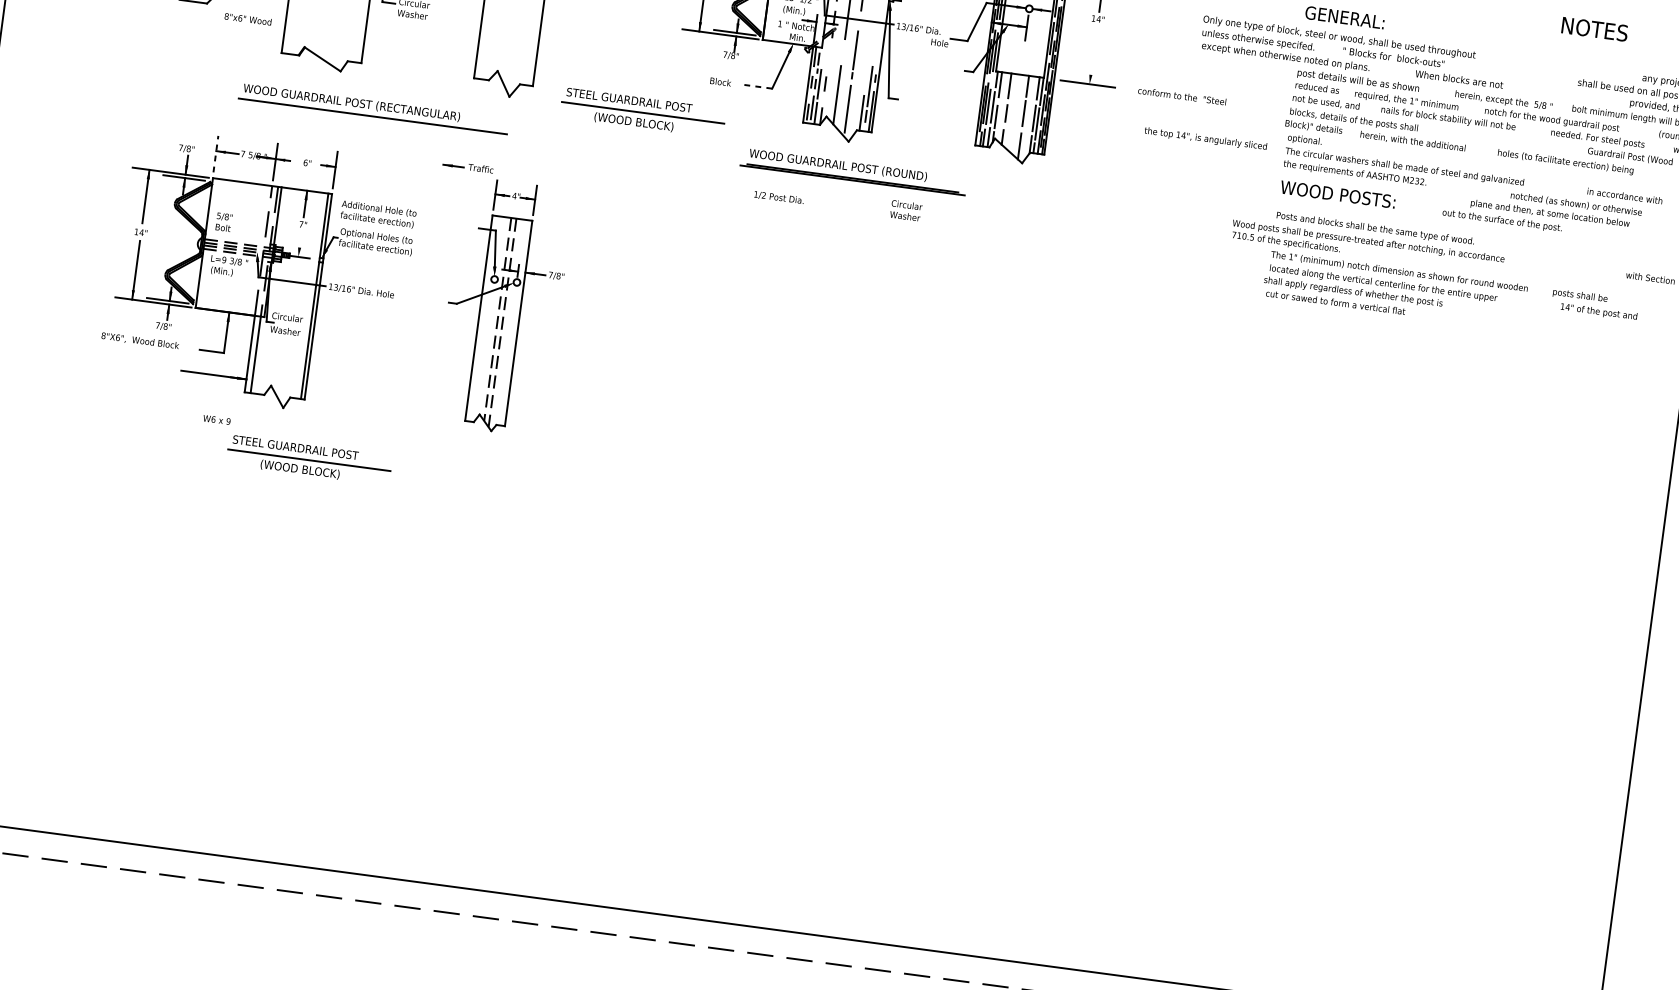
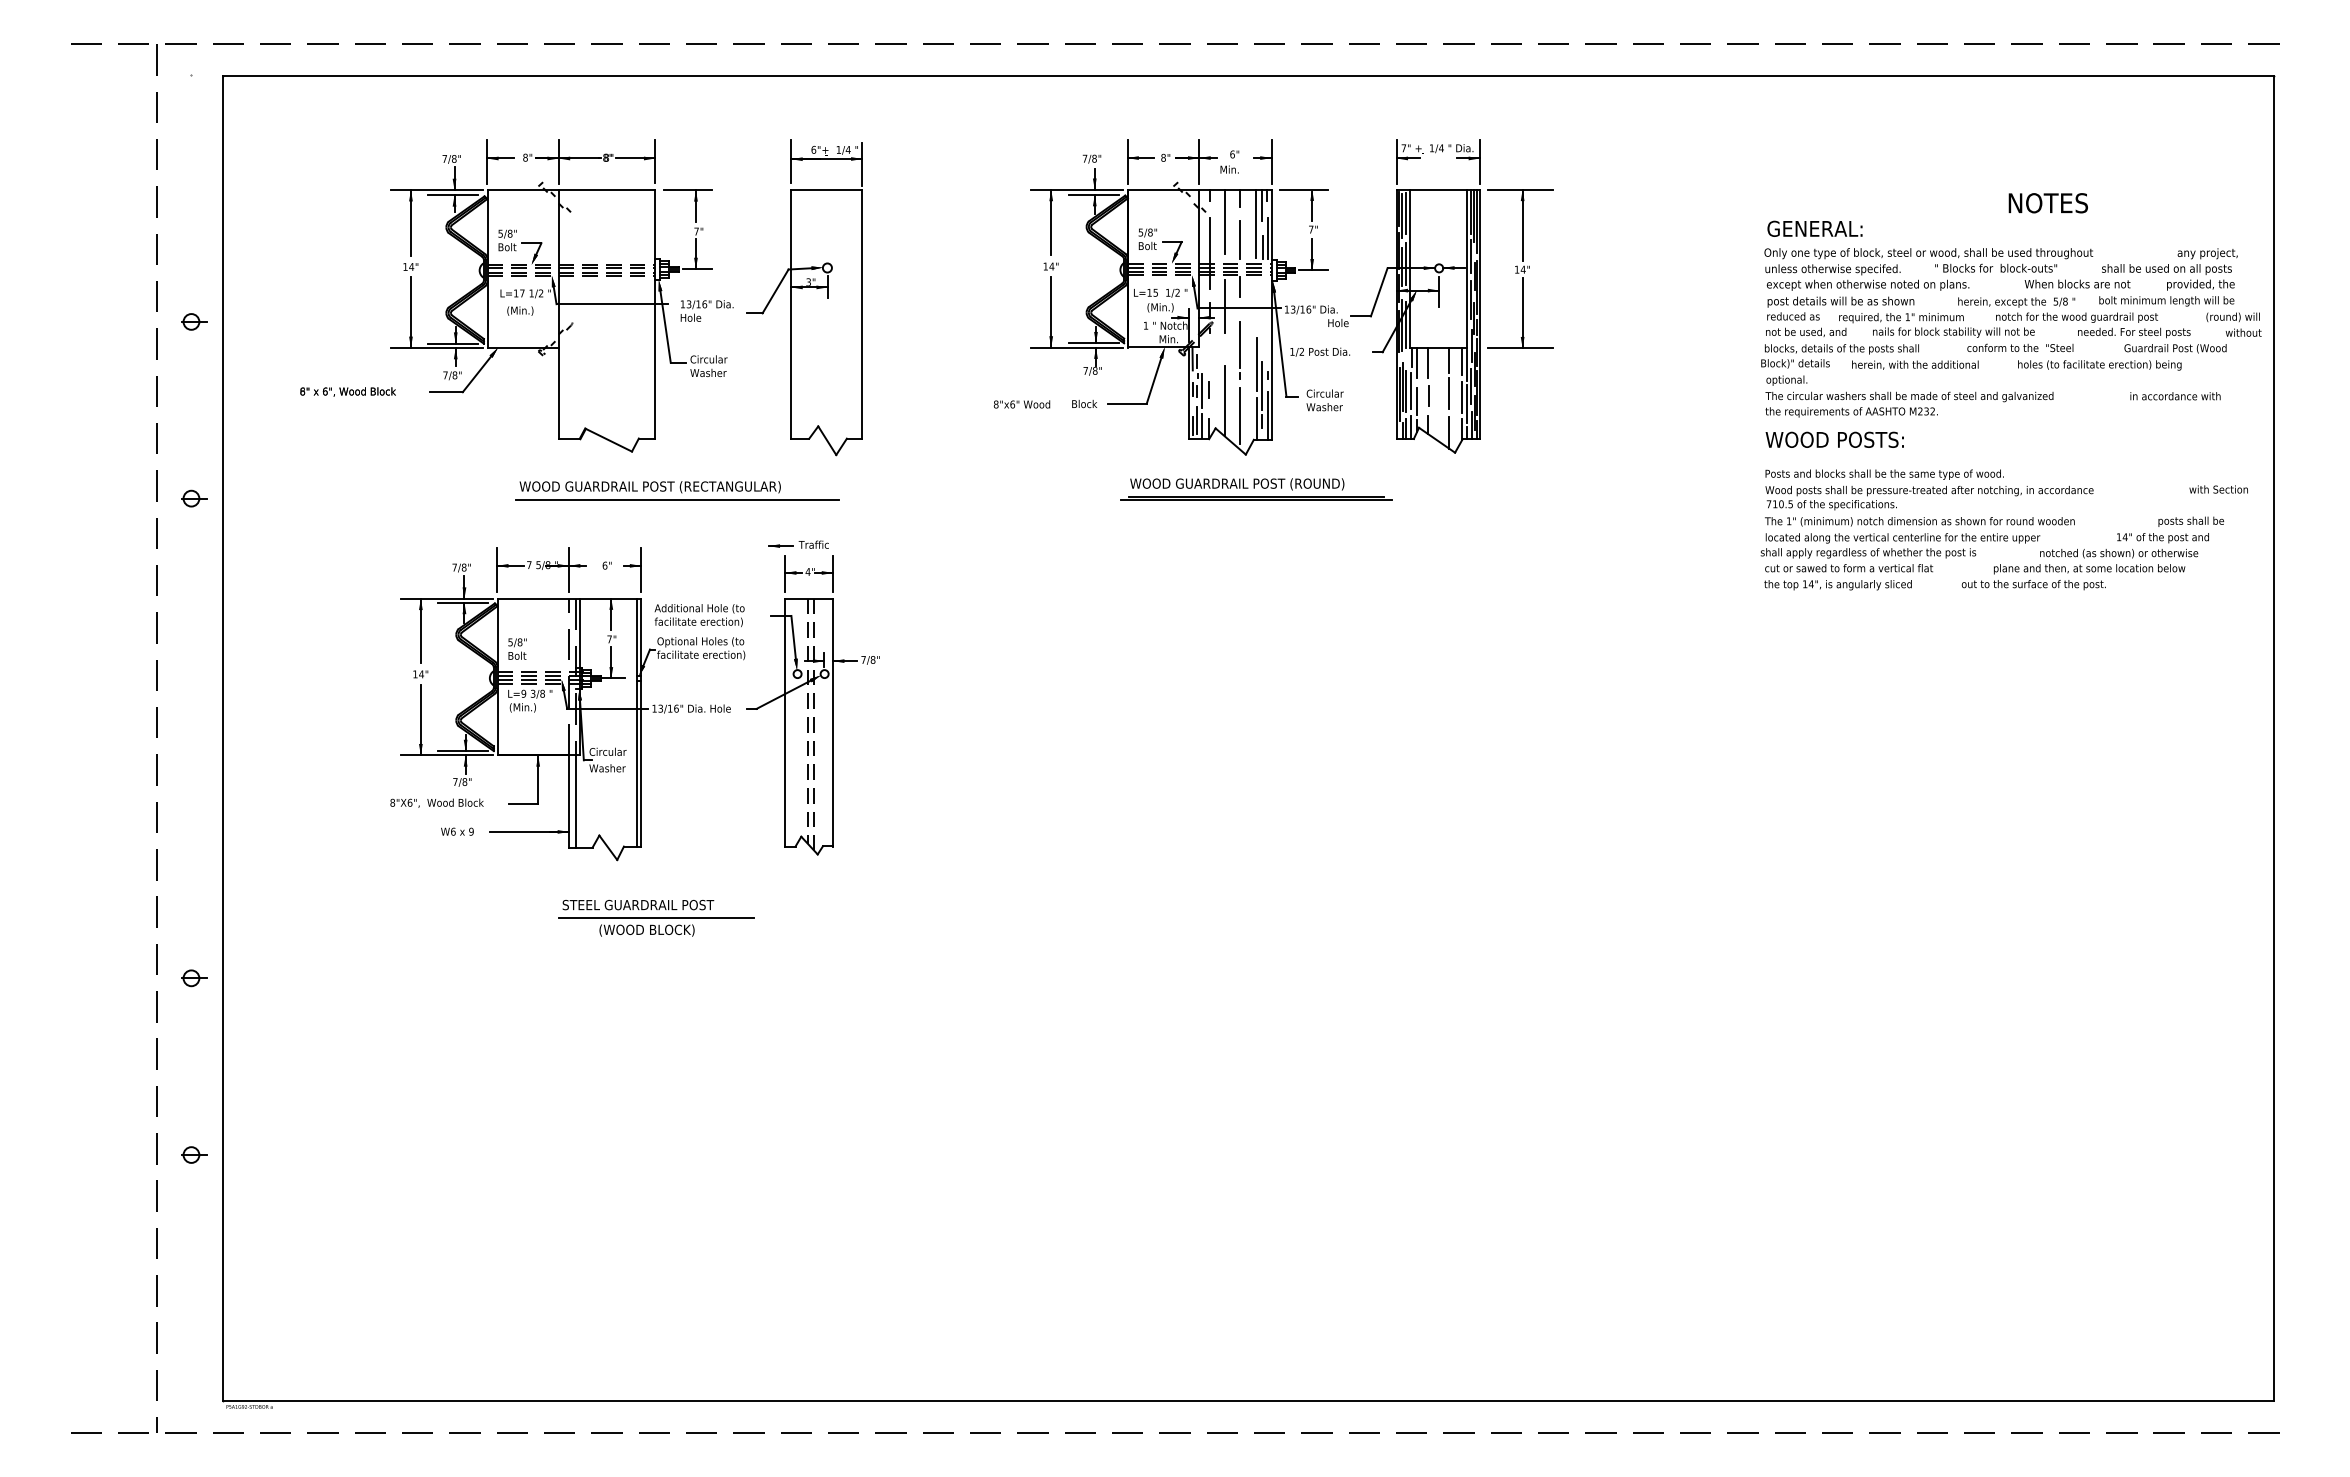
text: (247, 19) -> (1021, 404), moved
text: (1594, 29) -> (2047, 203), moved
text: (1353, 53) -> (1947, 269), moved
line: (1093, 55) -> (1522, 313), added
line: (867, 68) -> (1256, 364), added
line: (755, 86) -> (1126, 403), dashed -> solid
text: (1182, 95) -> (2020, 347), moved
part: (643, 112) -> (997, 452), removed
text: (1205, 139) -> (1837, 585), moved
line: (216, 154) -> (497, 569), dashed -> solid
text: (779, 197) -> (1320, 351), moved
text: (905, 210) -> (1324, 400), moved
text: (1541, 213) -> (2079, 569), moved
line: (300, 243) -> (611, 662), added
text: (1367, 247) -> (1929, 498), moved
text: (1580, 295) -> (2191, 521), moved
part: (503, 307) -> (812, 705), moved
text: (217, 419) -> (457, 831), moved

